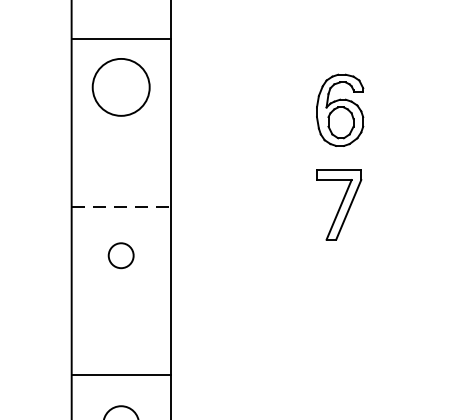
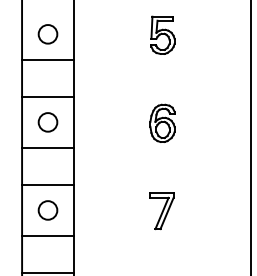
circle: (120, 87) -> (47, 122), size x0.62
part: (340, 108) -> (162, 122), moved
line: (122, 135) -> (48, 147), added
part: (338, 206) -> (161, 211), moved
line: (122, 208) -> (48, 185), dashed -> solid
circle: (120, 255) -> (47, 210), size x1.43
line: (122, 303) -> (48, 235), added

